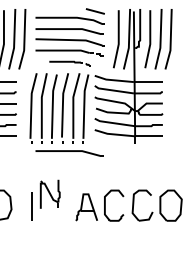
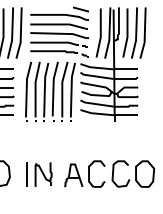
part: (69, 63) -> (59, 53), size x1.67
part: (69, 153) -> (59, 129), removed
part: (49, 193) -> (42, 173), moved

